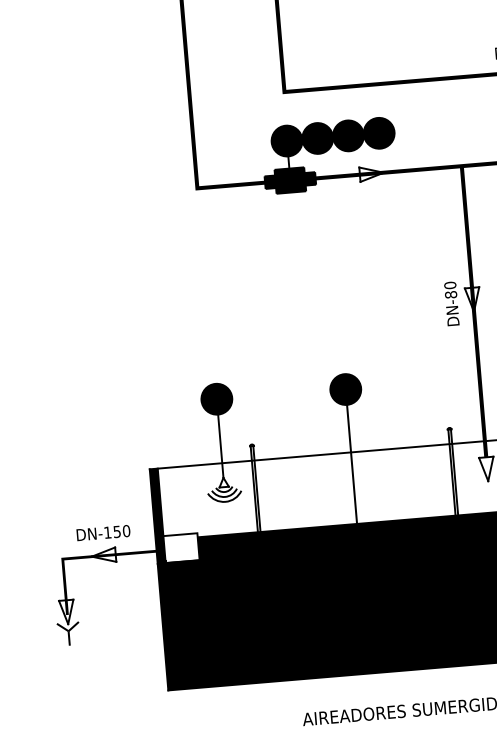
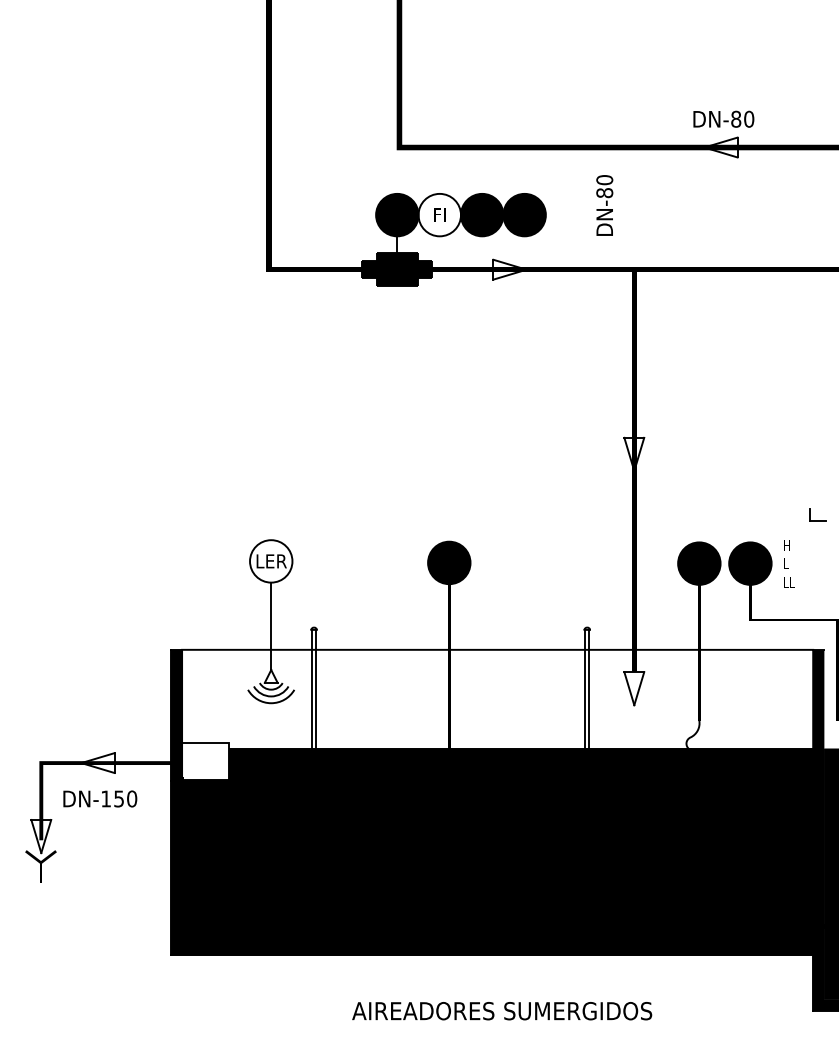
fill: (317, 138) -> (439, 214), removed
text: (451, 303) -> (604, 205), moved
fill: (217, 399) -> (271, 561), removed
text: (103, 532) -> (100, 798), moved

